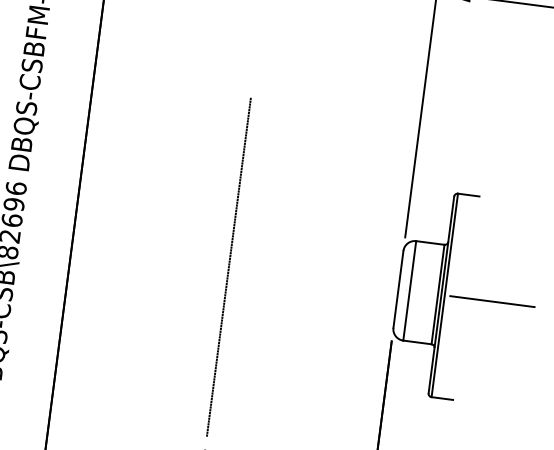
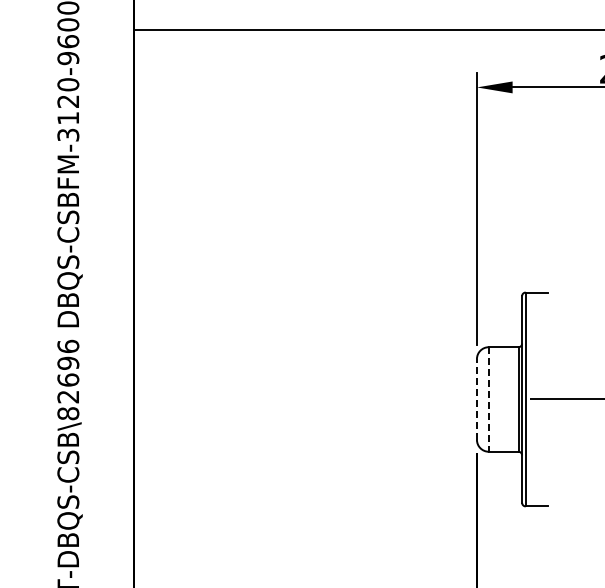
line: (228, 267) -> (298, 399), removed
line: (398, 288) -> (476, 398), solid -> dashed
line: (409, 290) -> (488, 399), solid -> dashed

